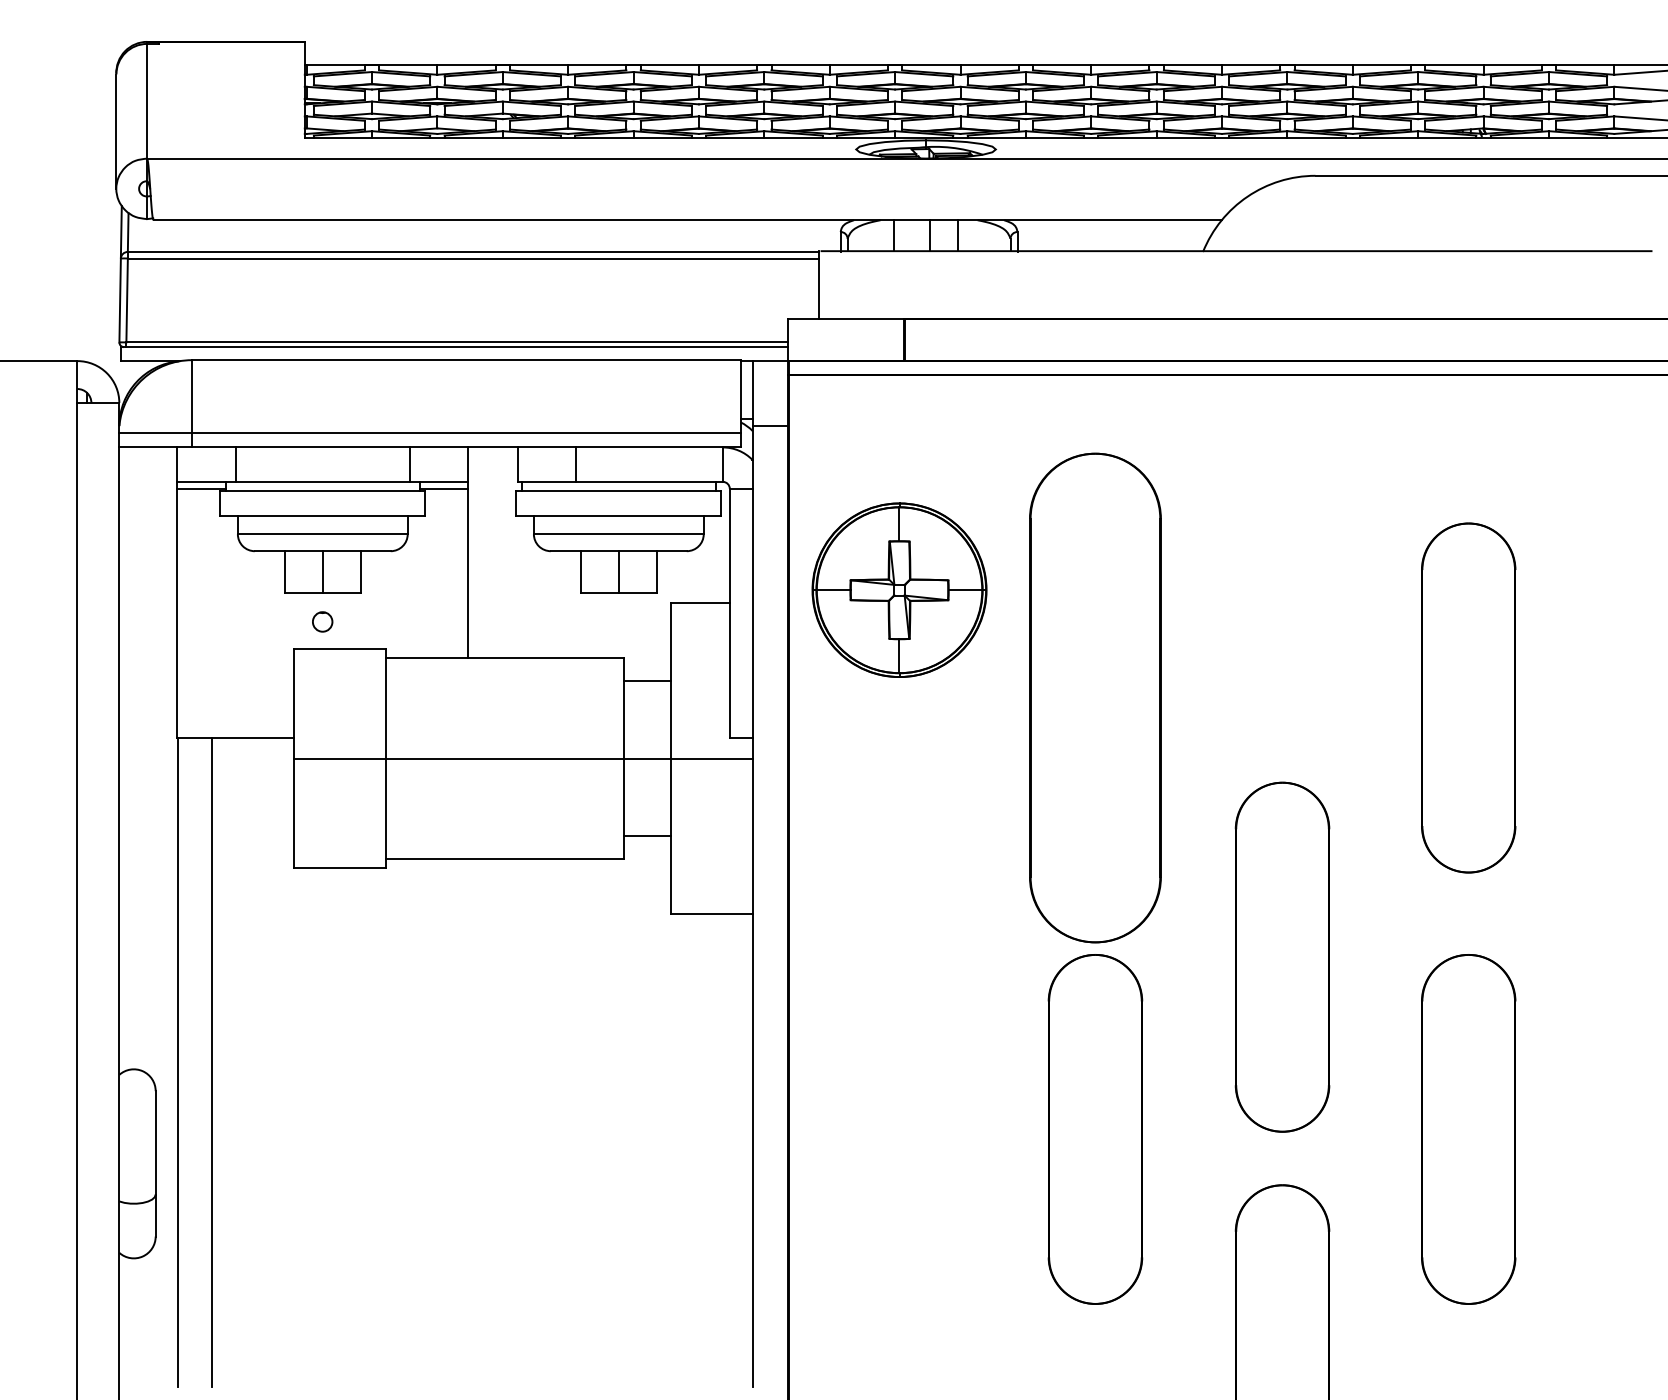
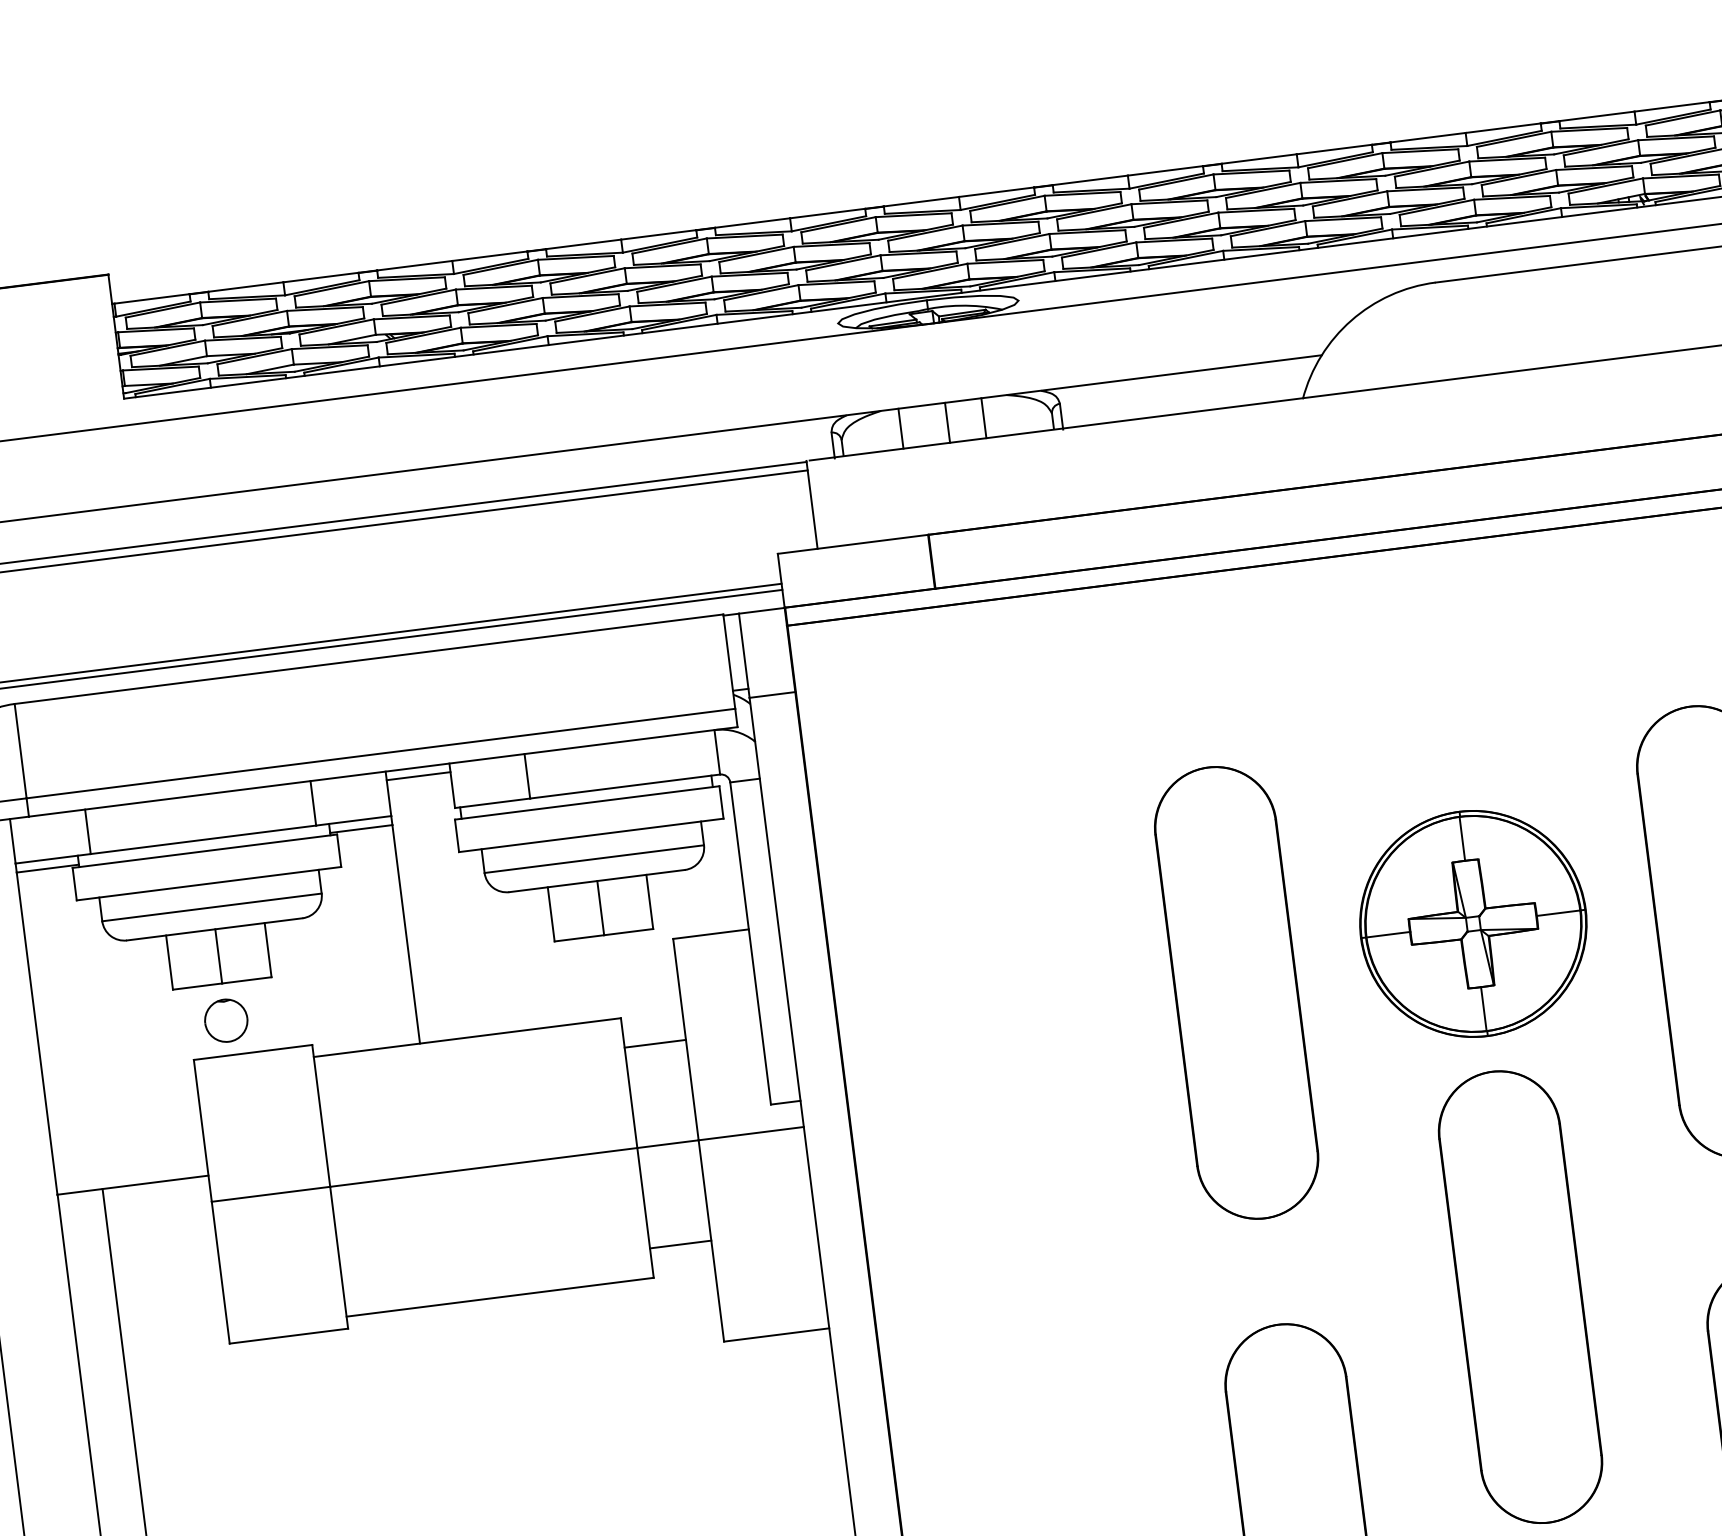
line: (492, 454) -> (418, 776), added
part: (899, 589) -> (1473, 922), moved
part: (322, 621) -> (225, 1020), size x1.67
part: (1095, 697) -> (1236, 992), size x0.71

